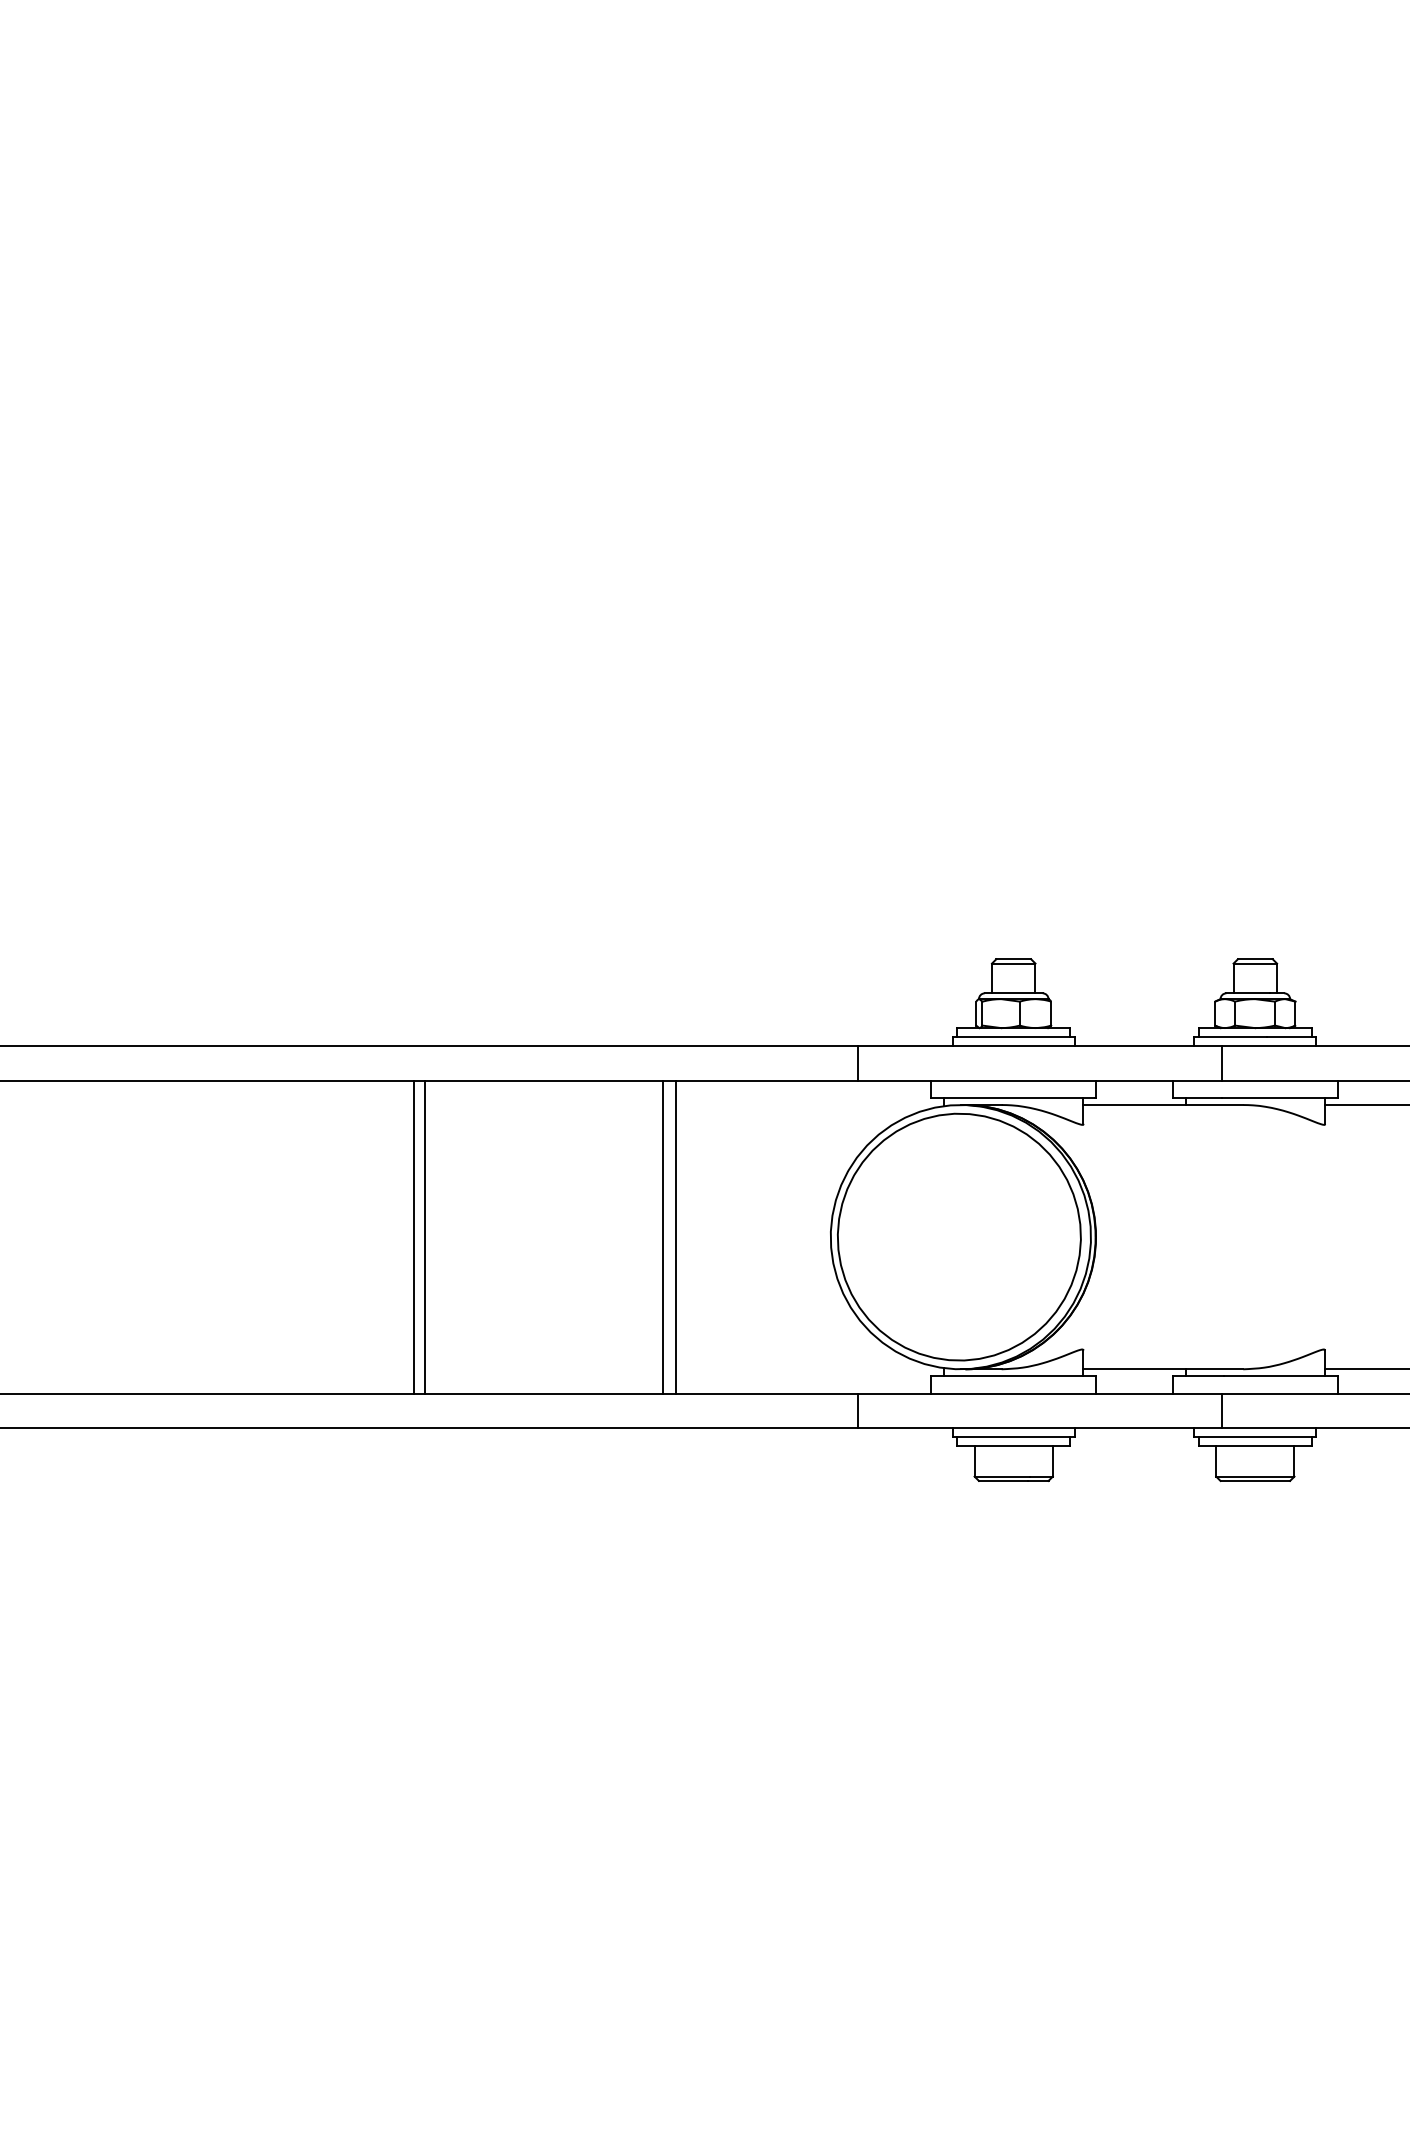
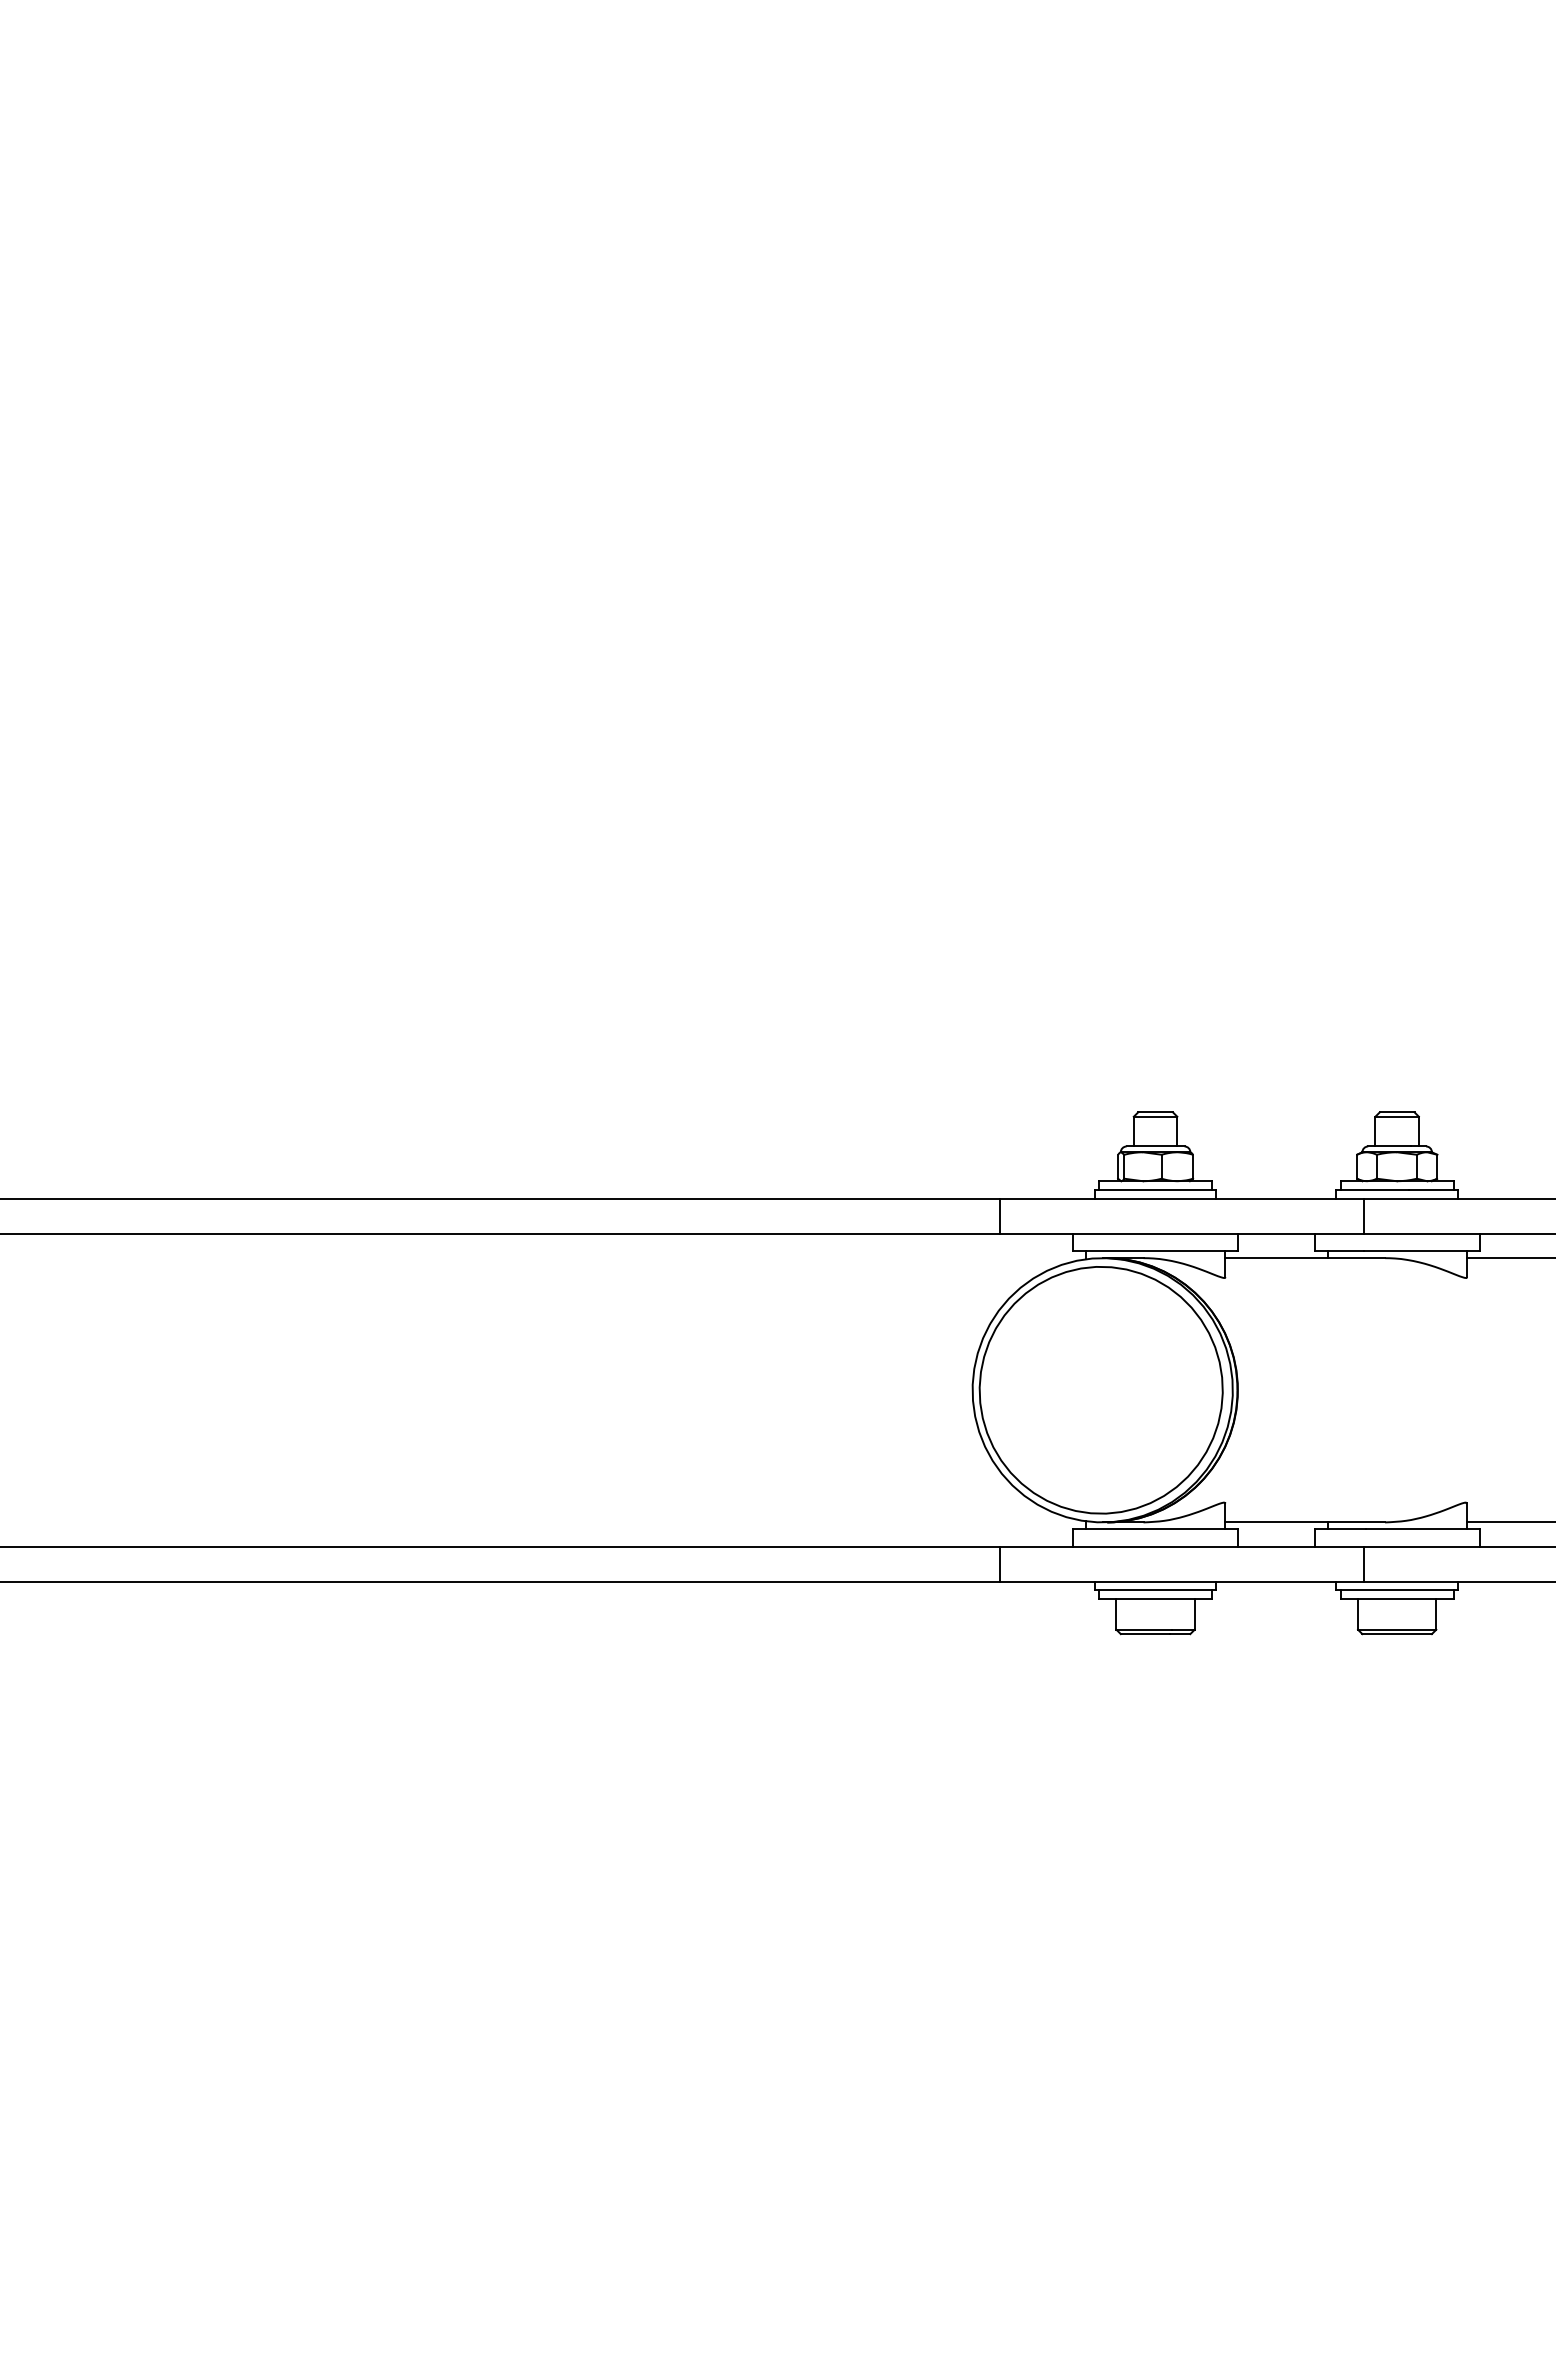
line: (414, 1236) -> (556, 1389), removed
line: (424, 1236) -> (566, 1389), removed
line: (662, 1236) -> (804, 1389), removed
line: (675, 1236) -> (817, 1389), removed

